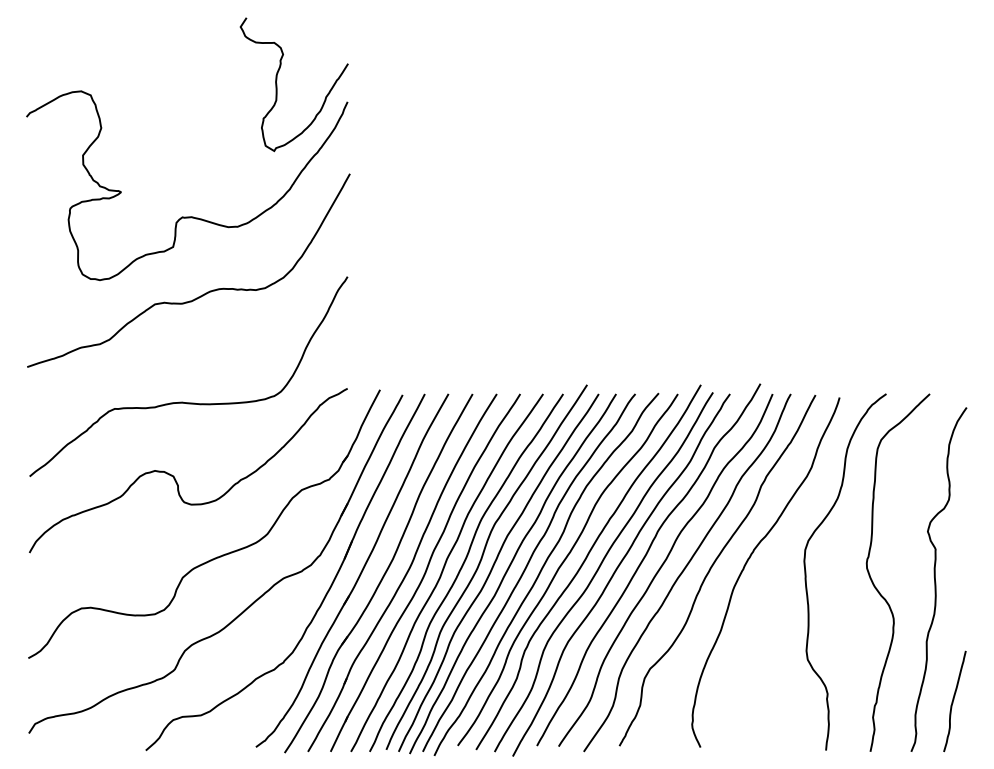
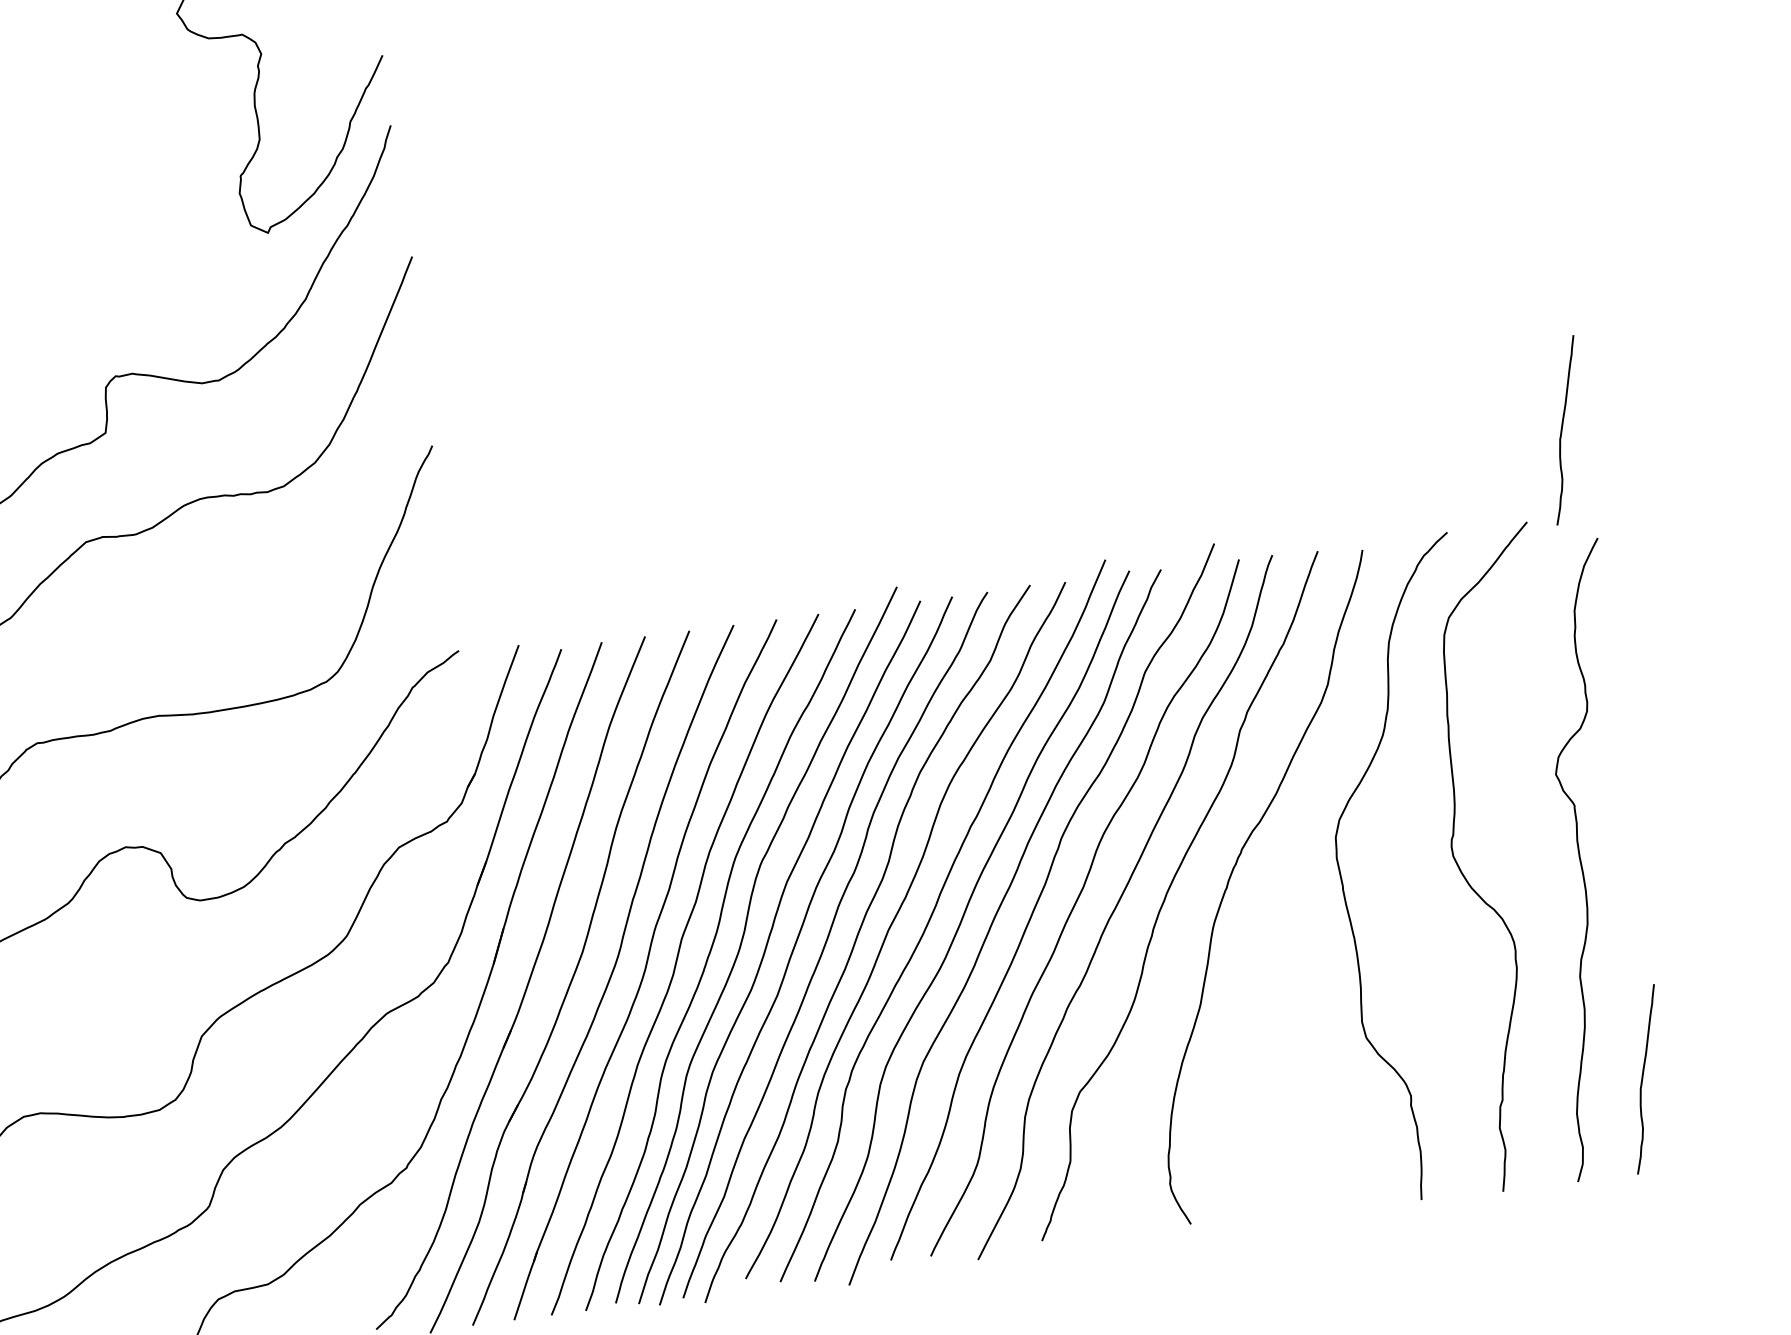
curve: (955, 347) -> (1562, 430), added

